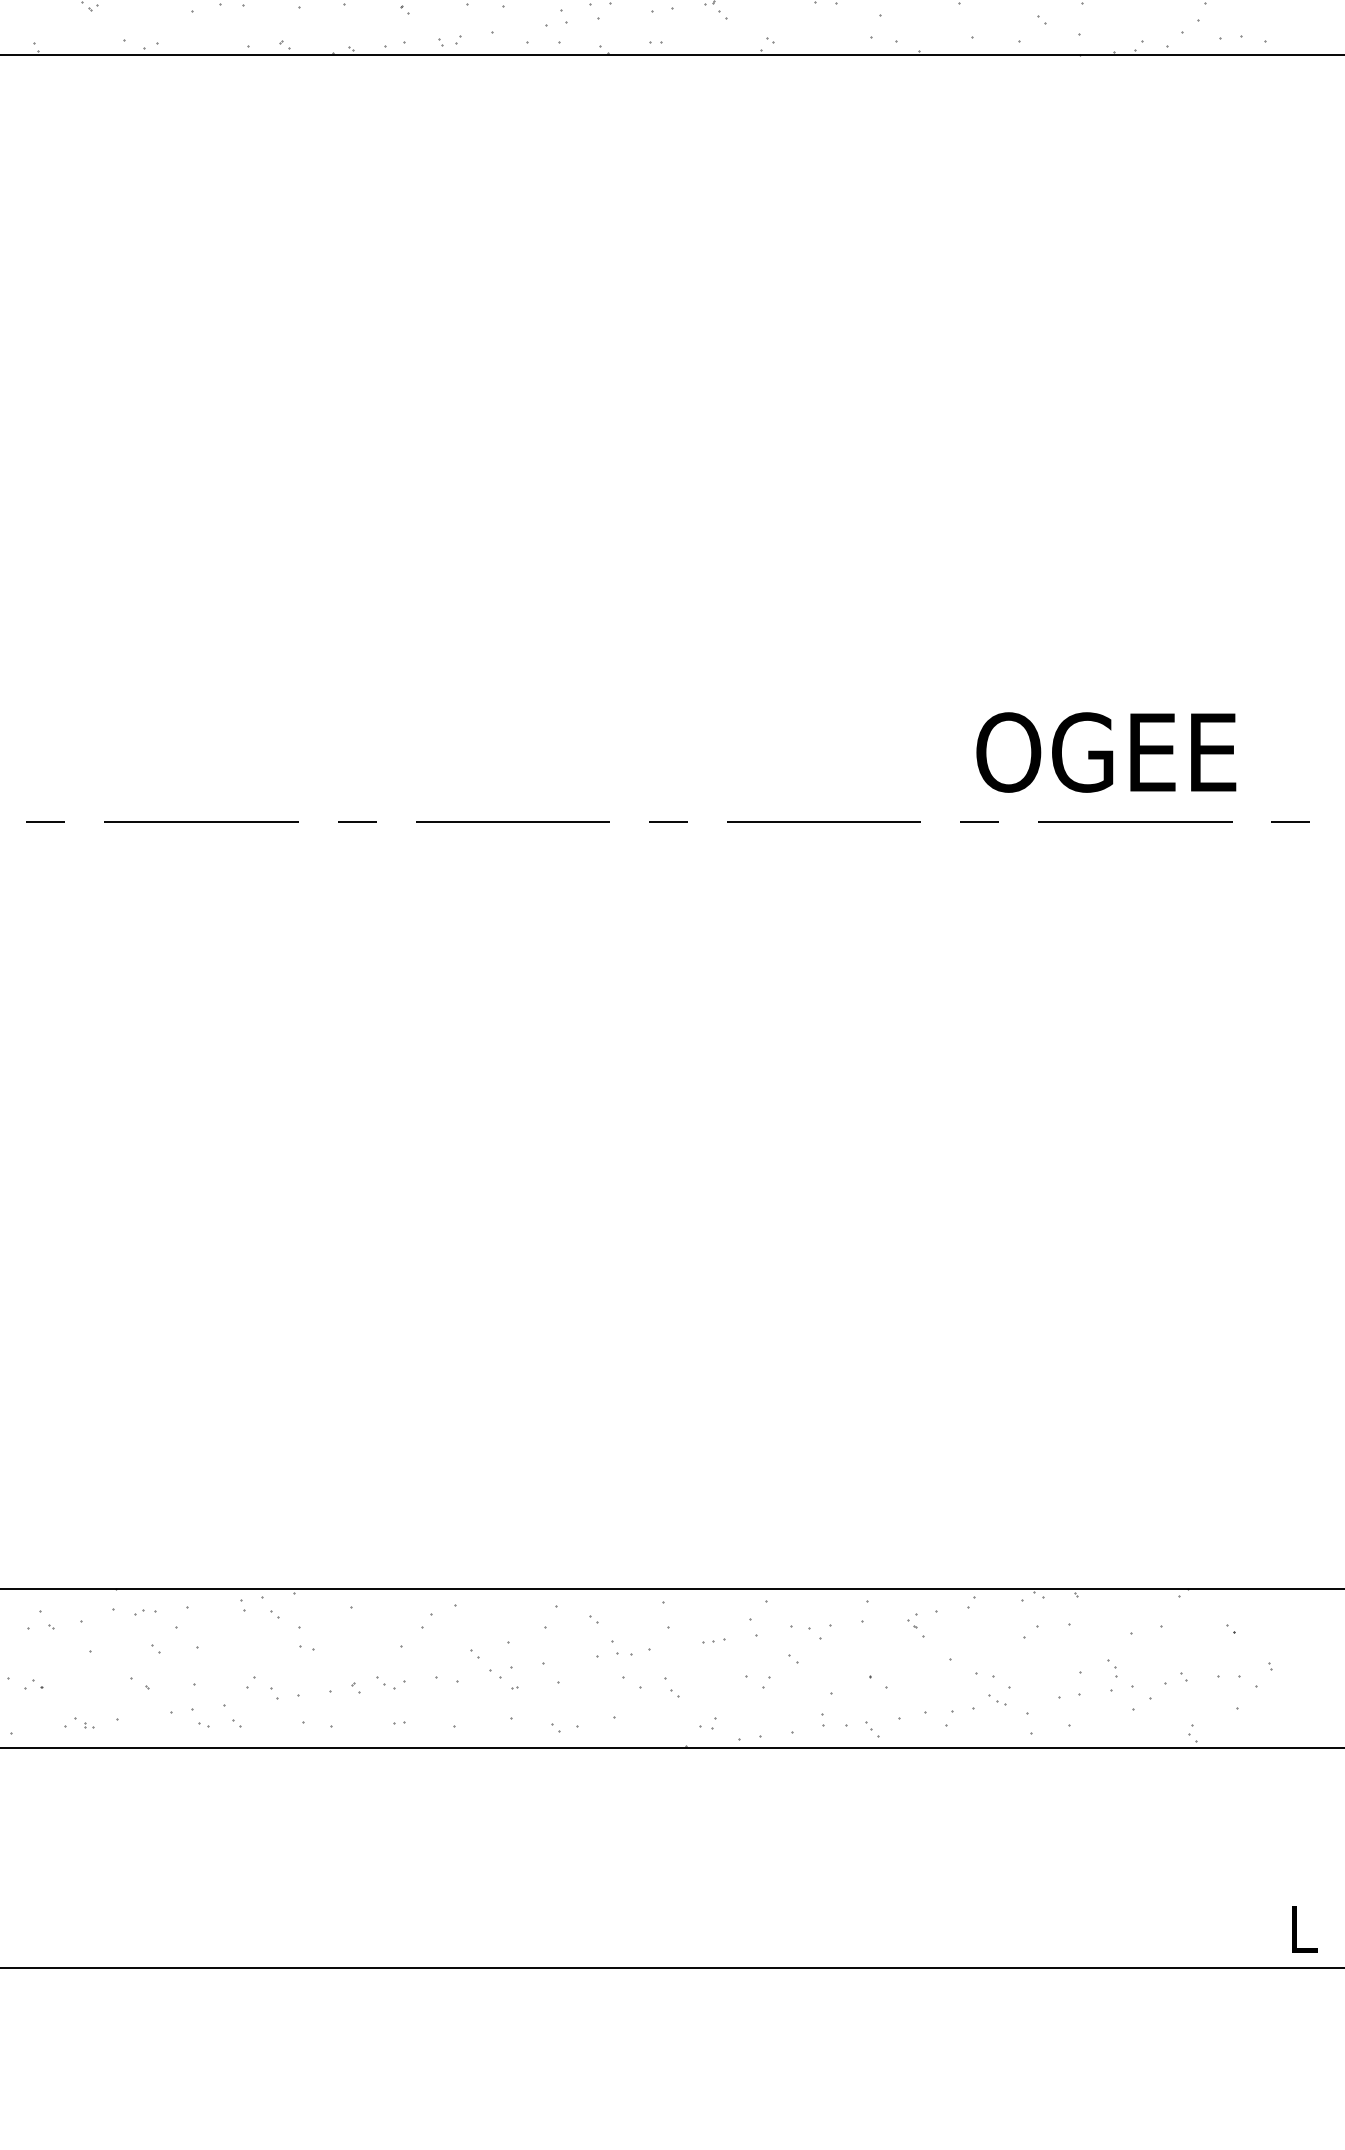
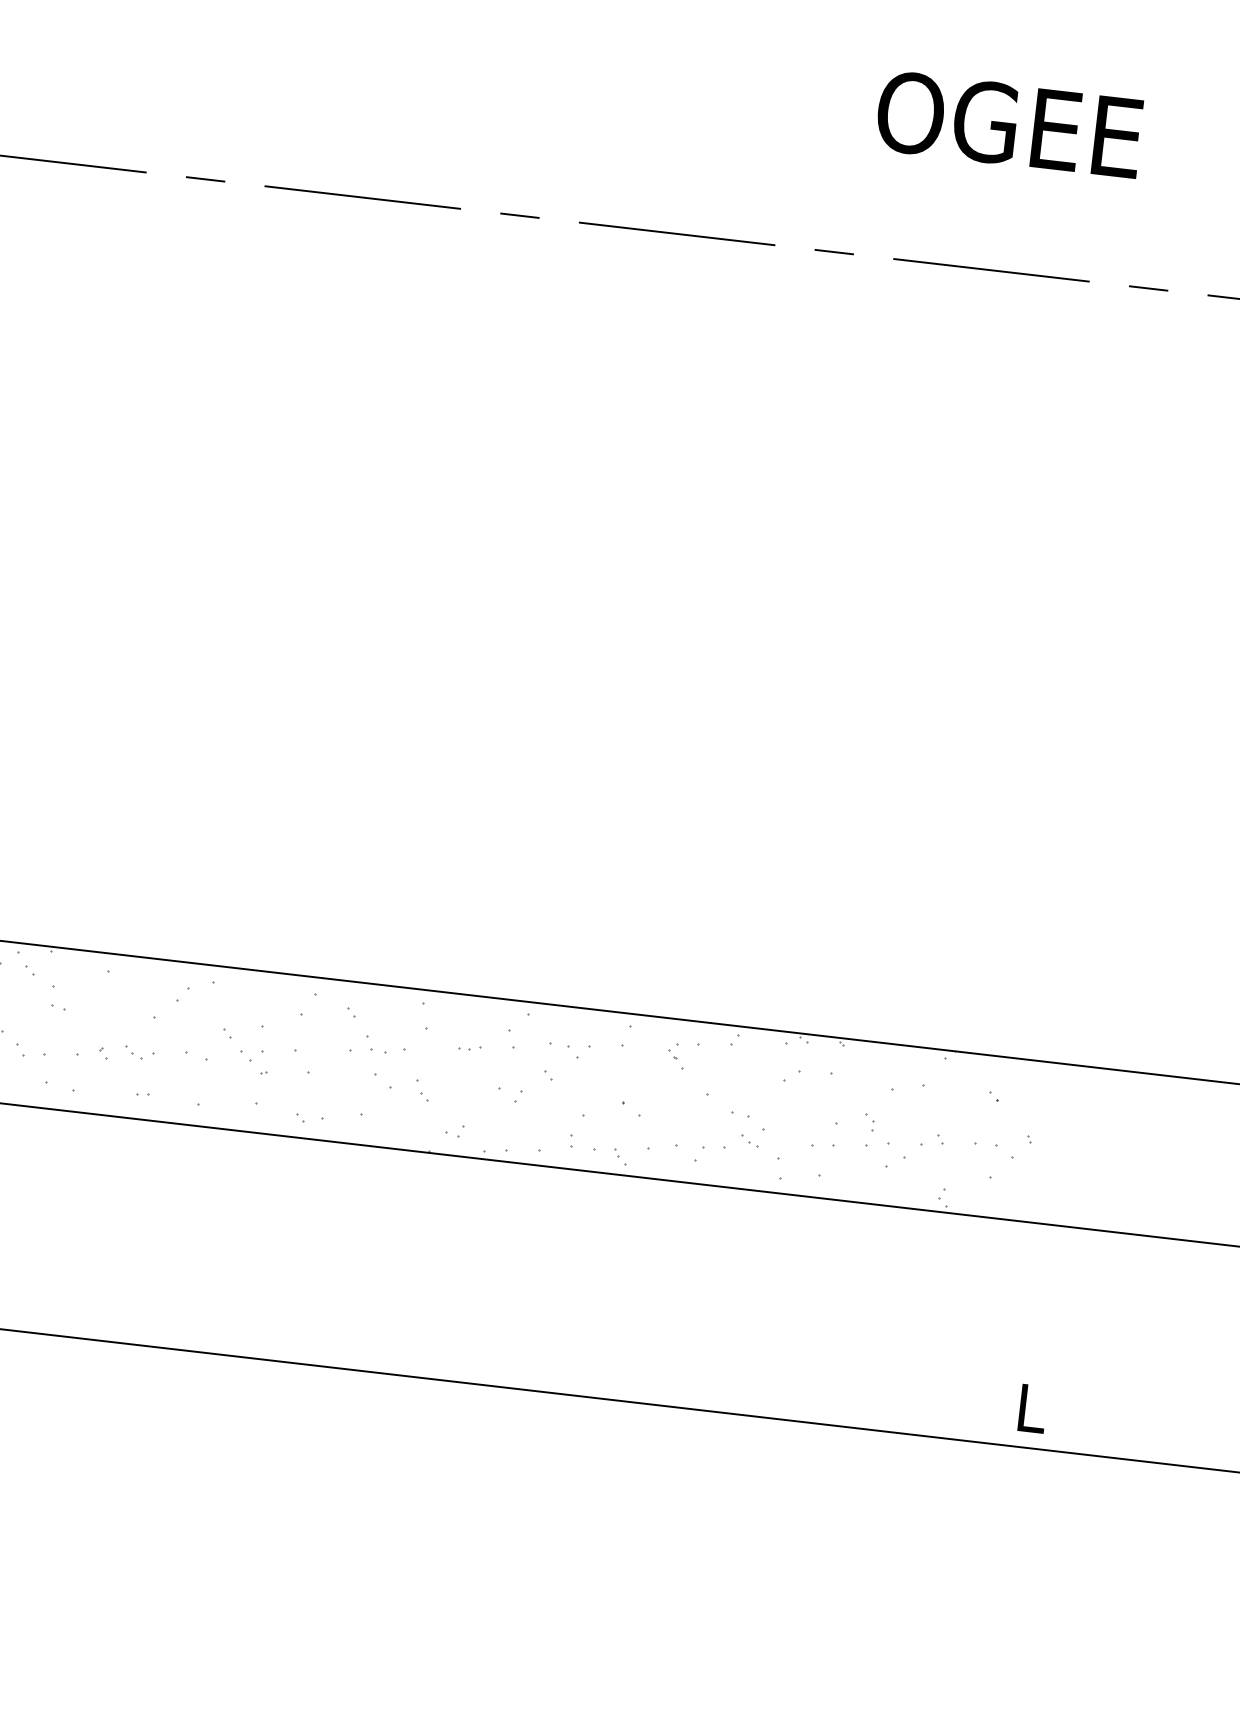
text: (1106, 752) -> (1009, 124), moved

